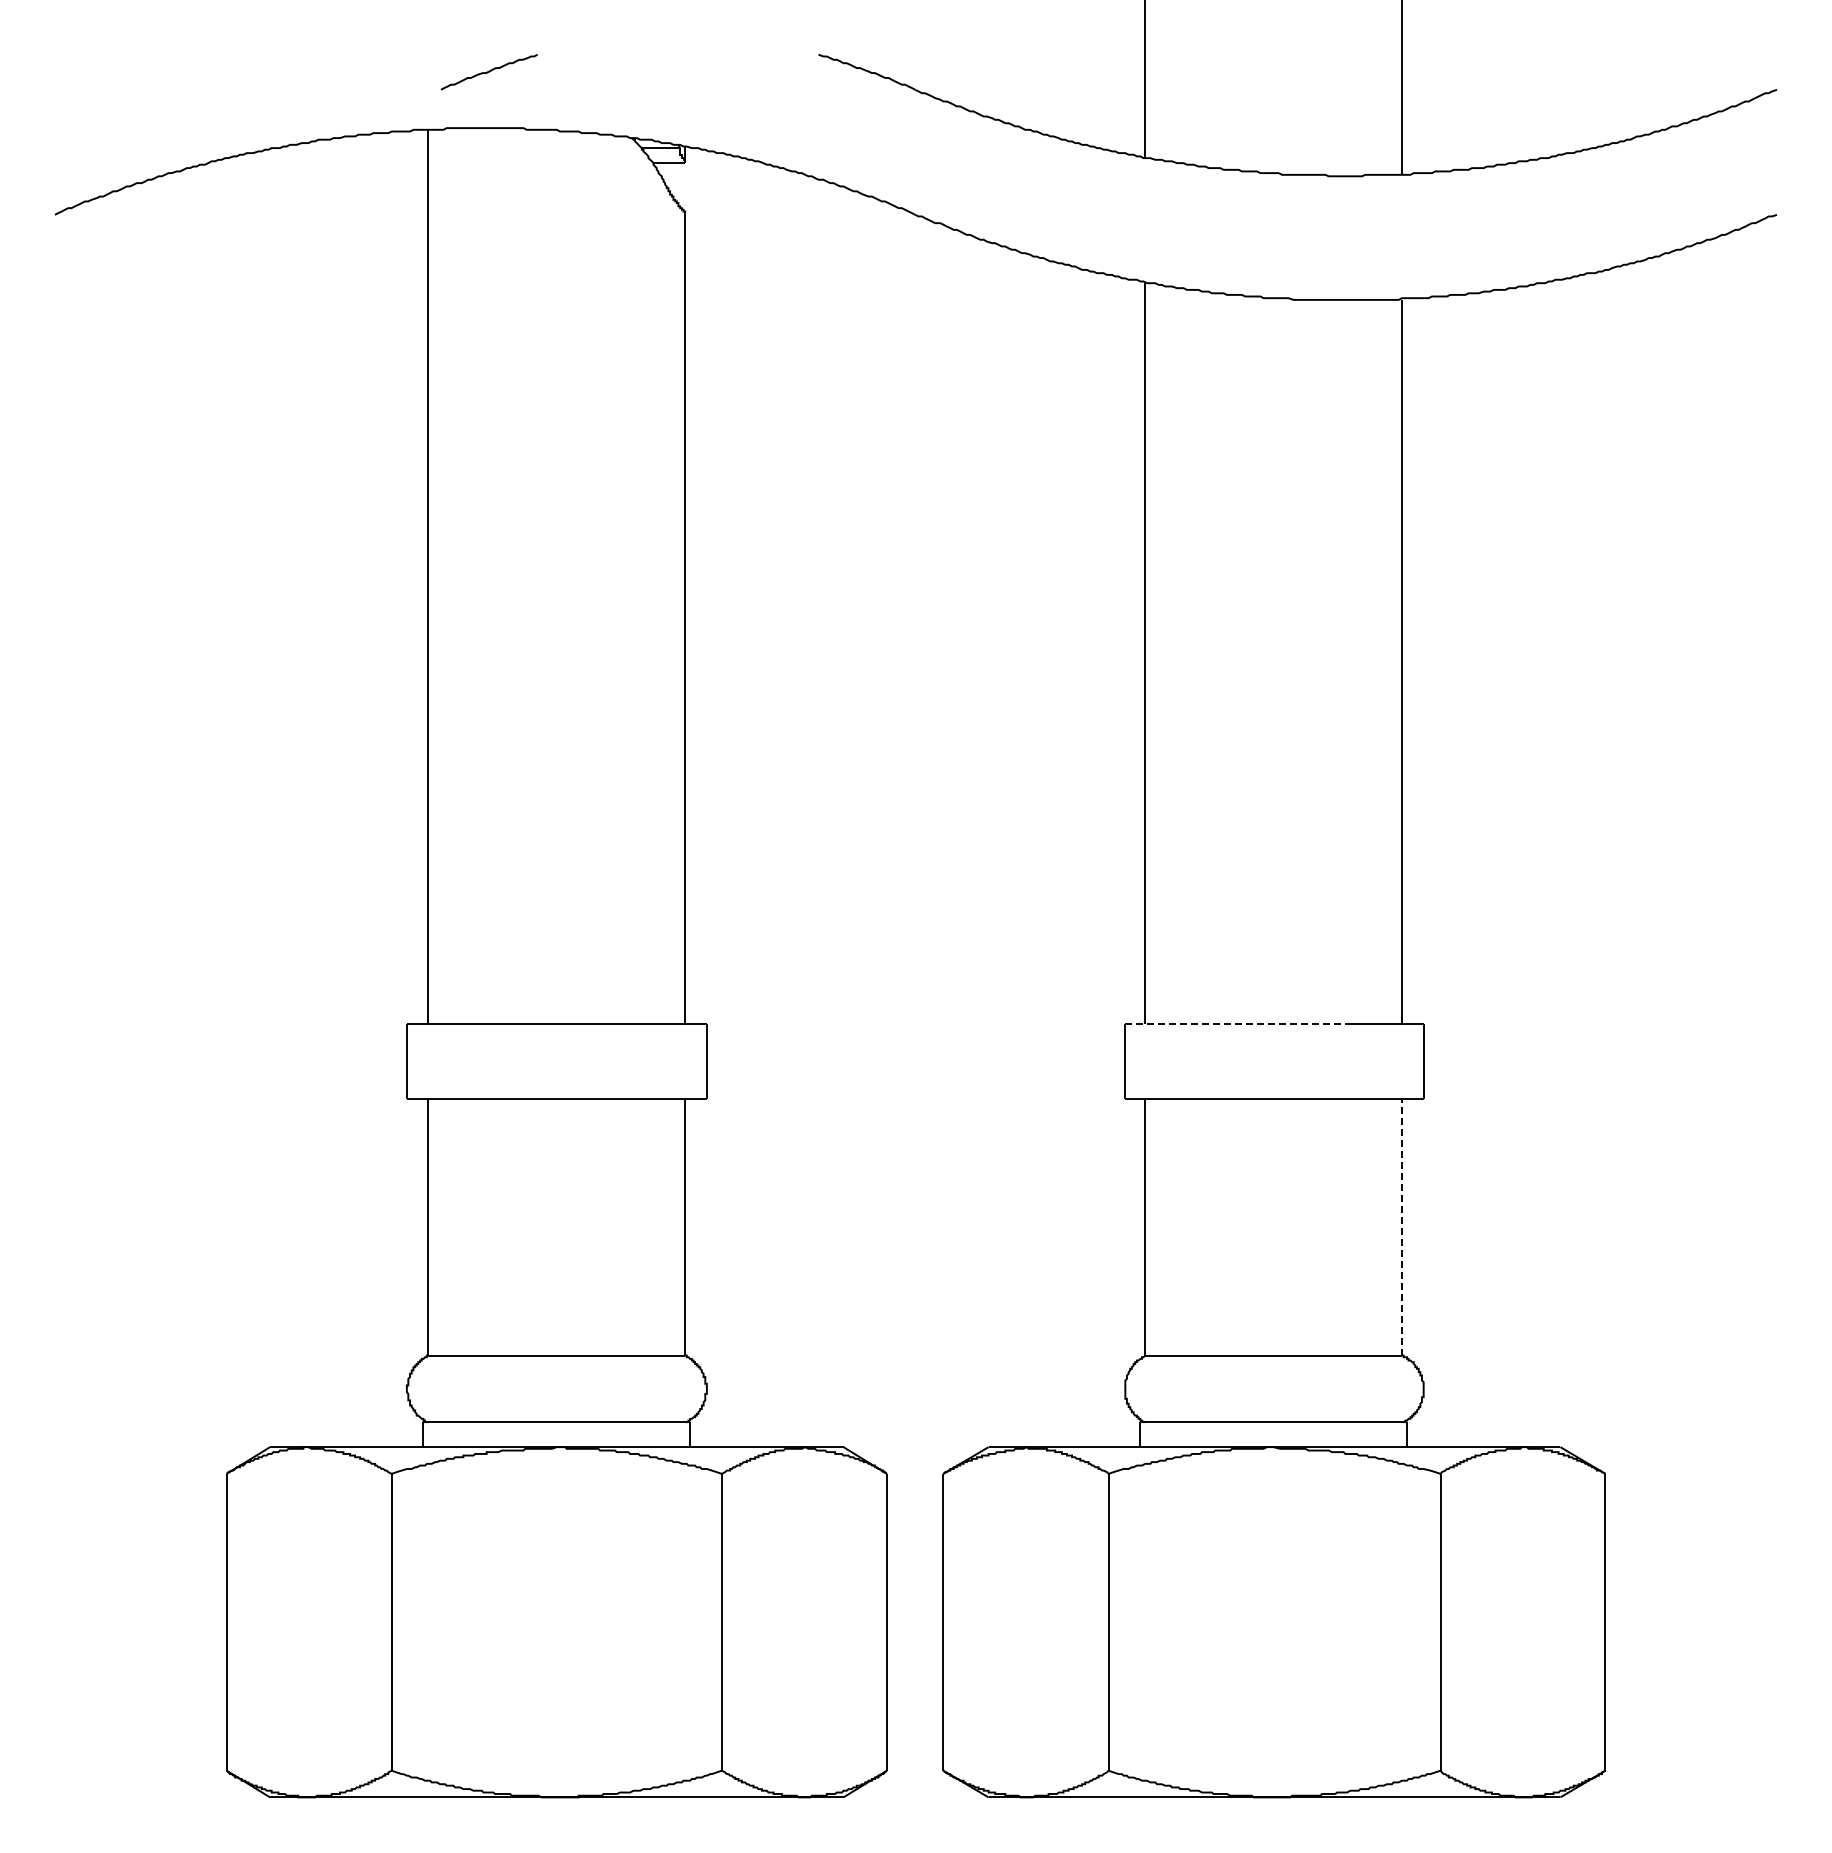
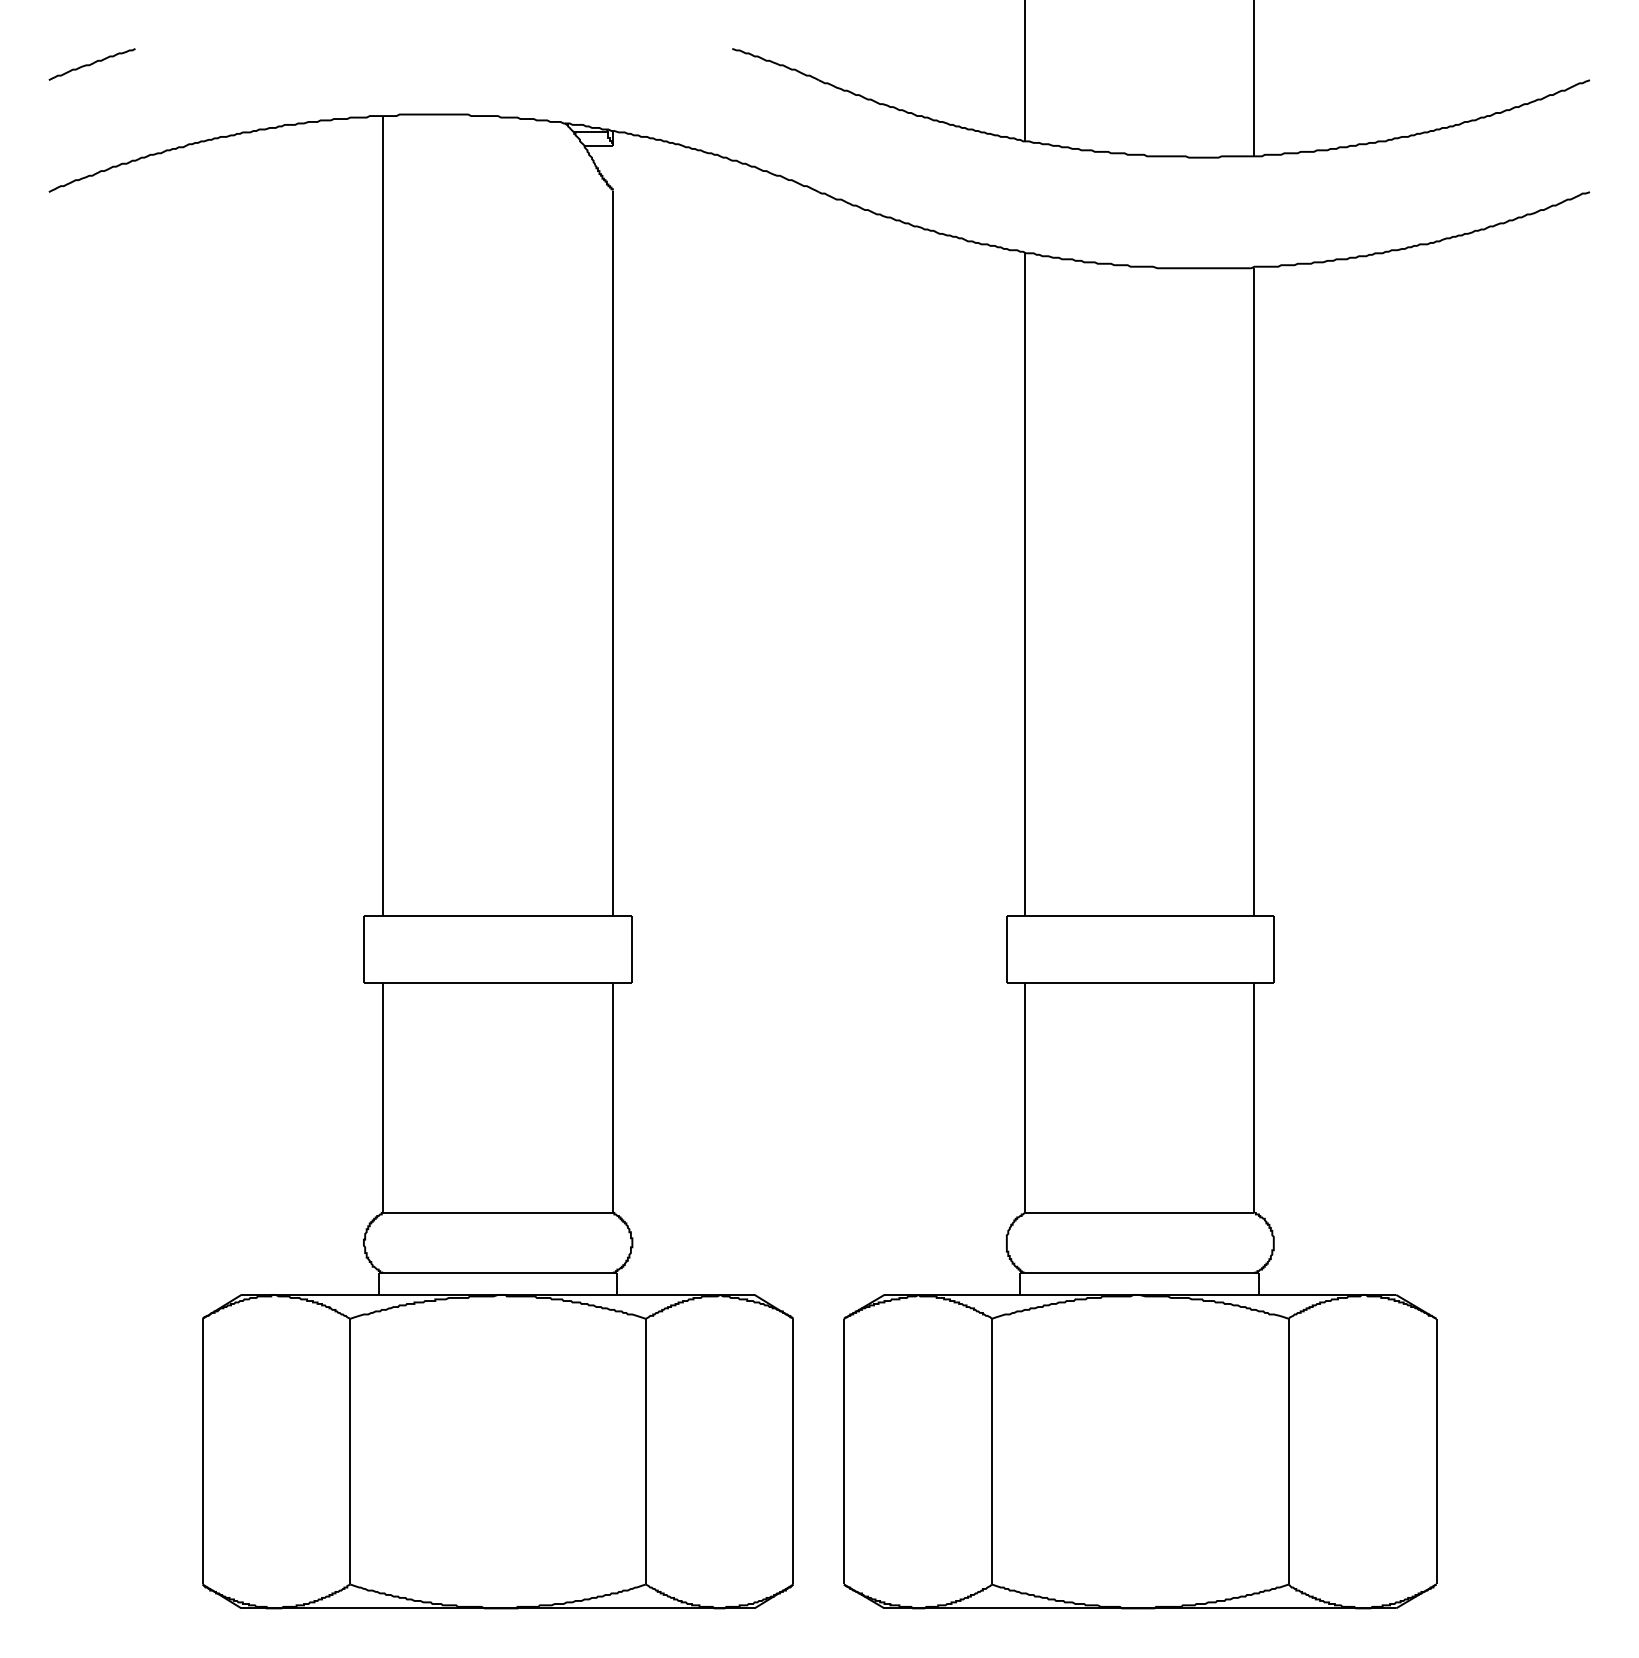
curve: (488, 72) -> (91, 64), moved
line: (1236, 1023) -> (1106, 915), dashed -> solid
line: (1401, 1226) -> (1253, 1097), dashed -> solid

